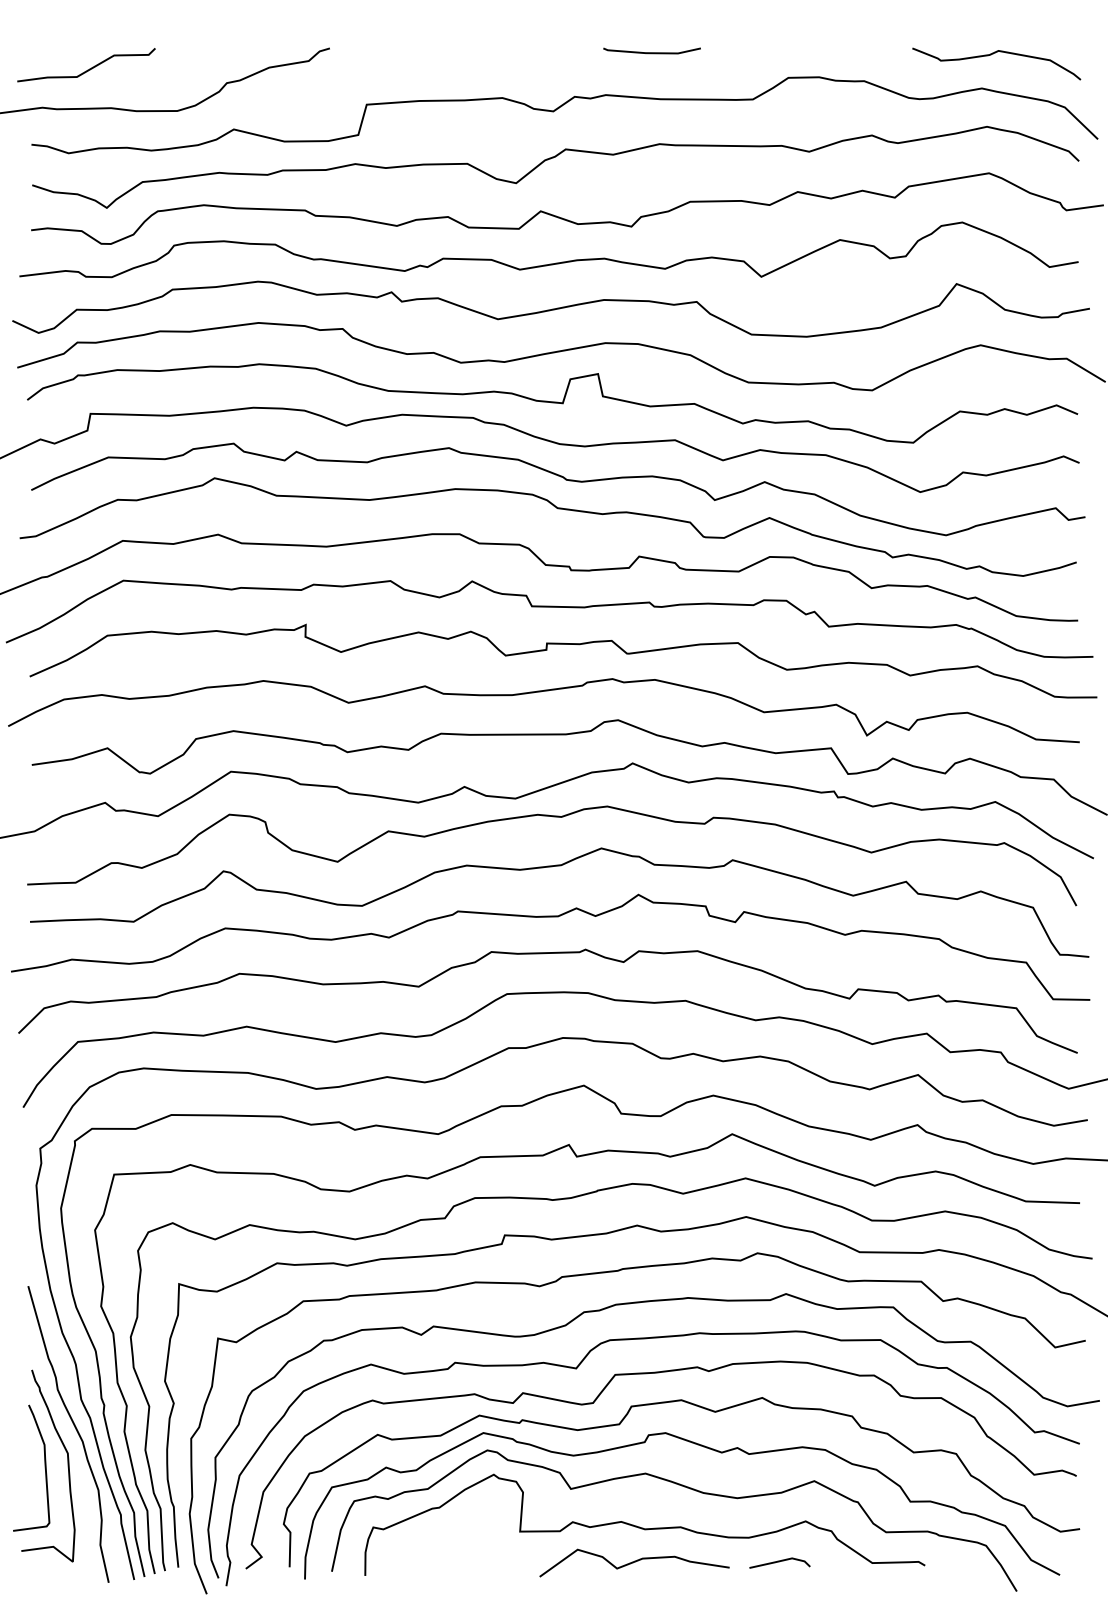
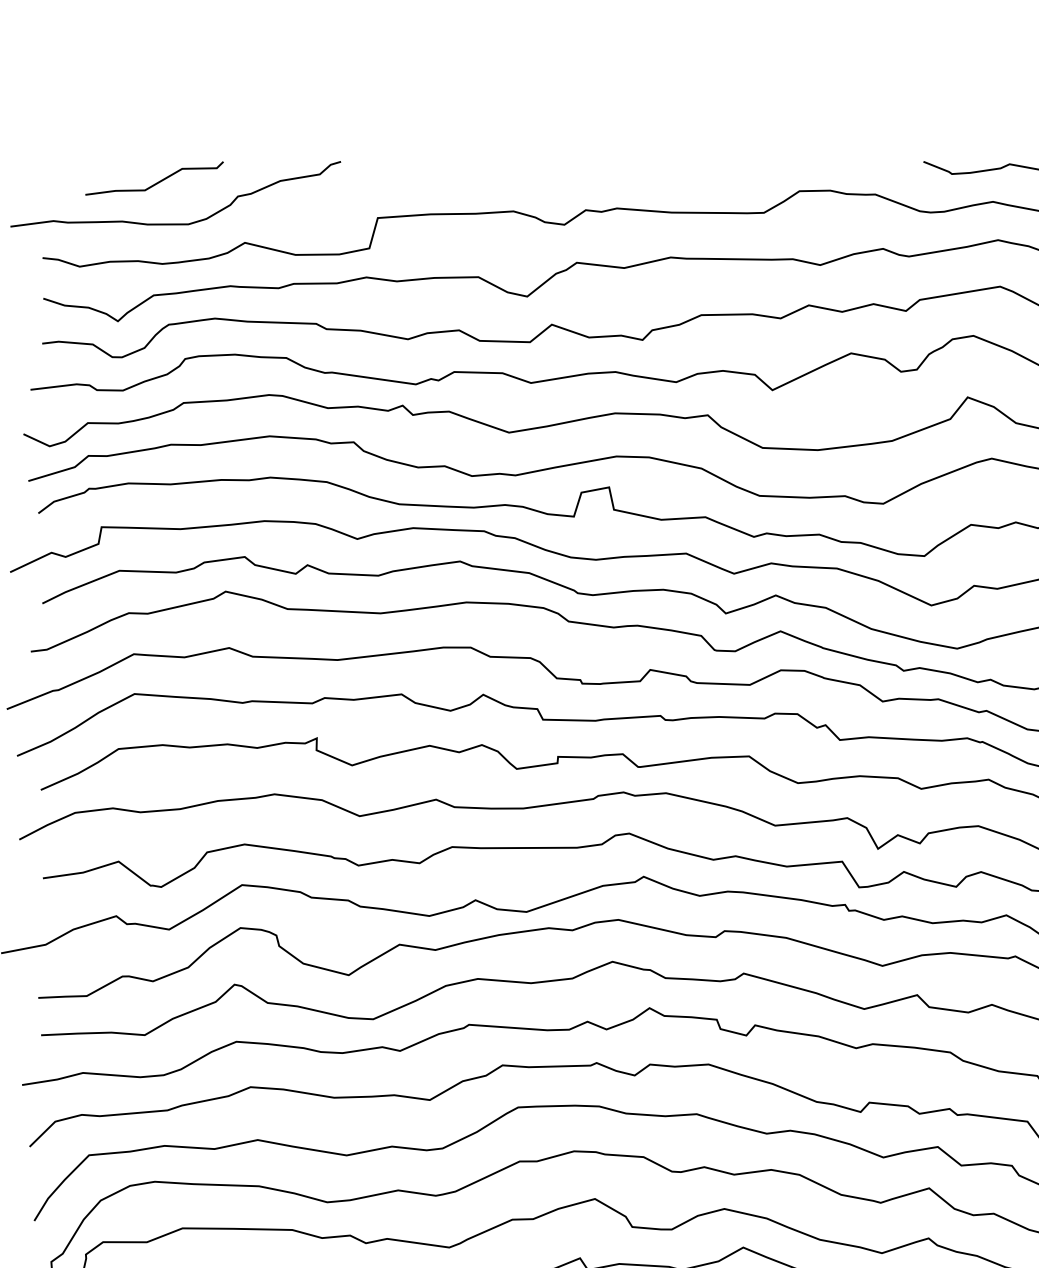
line: (651, 52) -> (662, 165), removed
curve: (87, 69) -> (155, 182), moved

